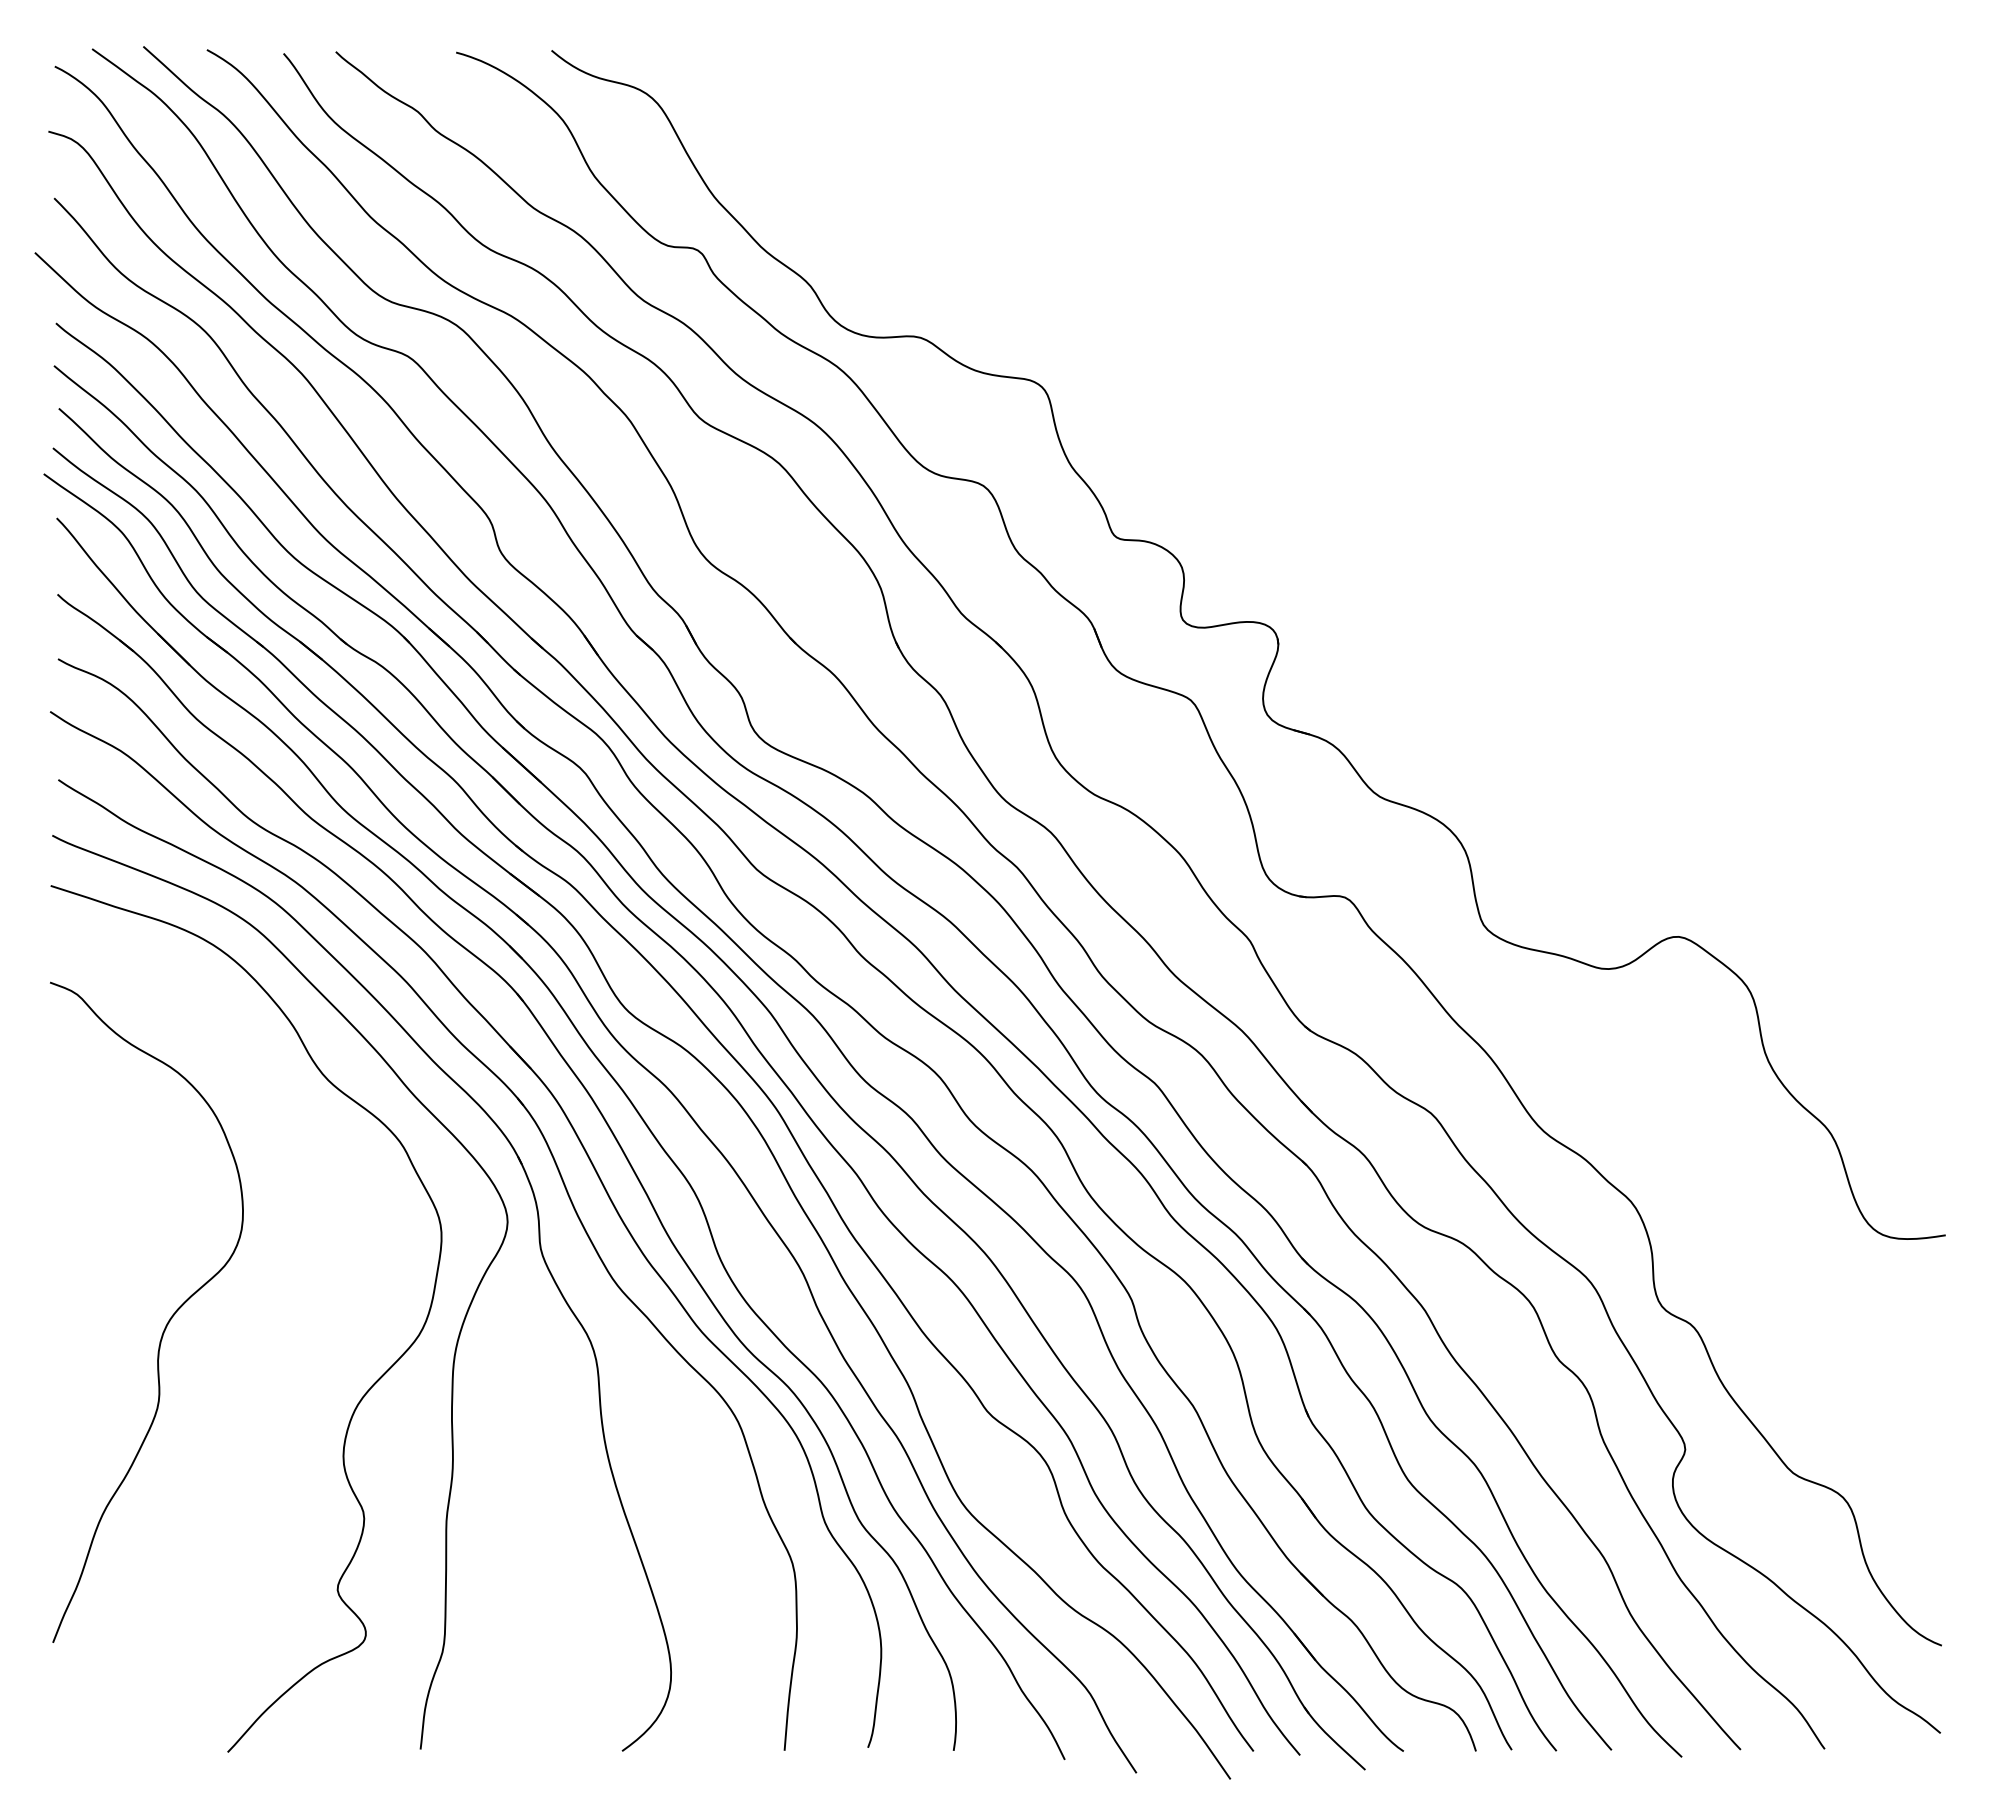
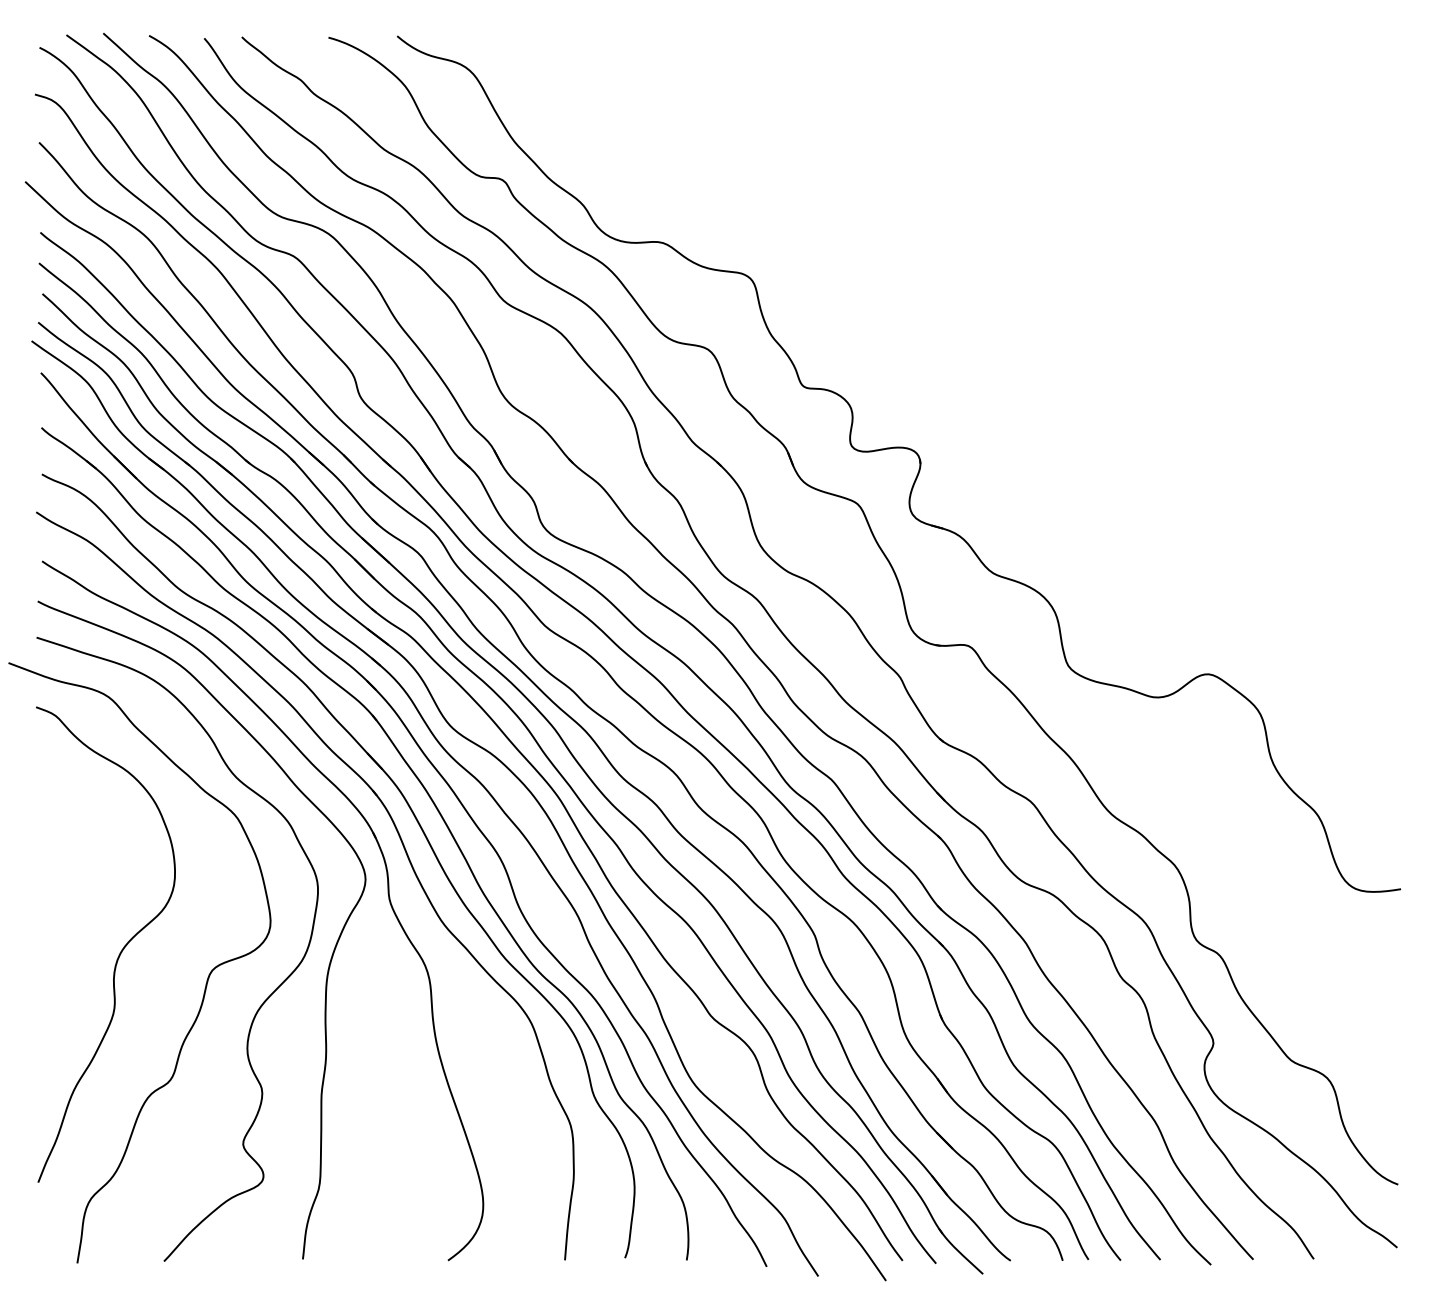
curve: (287, 1360) -> (207, 979), added

